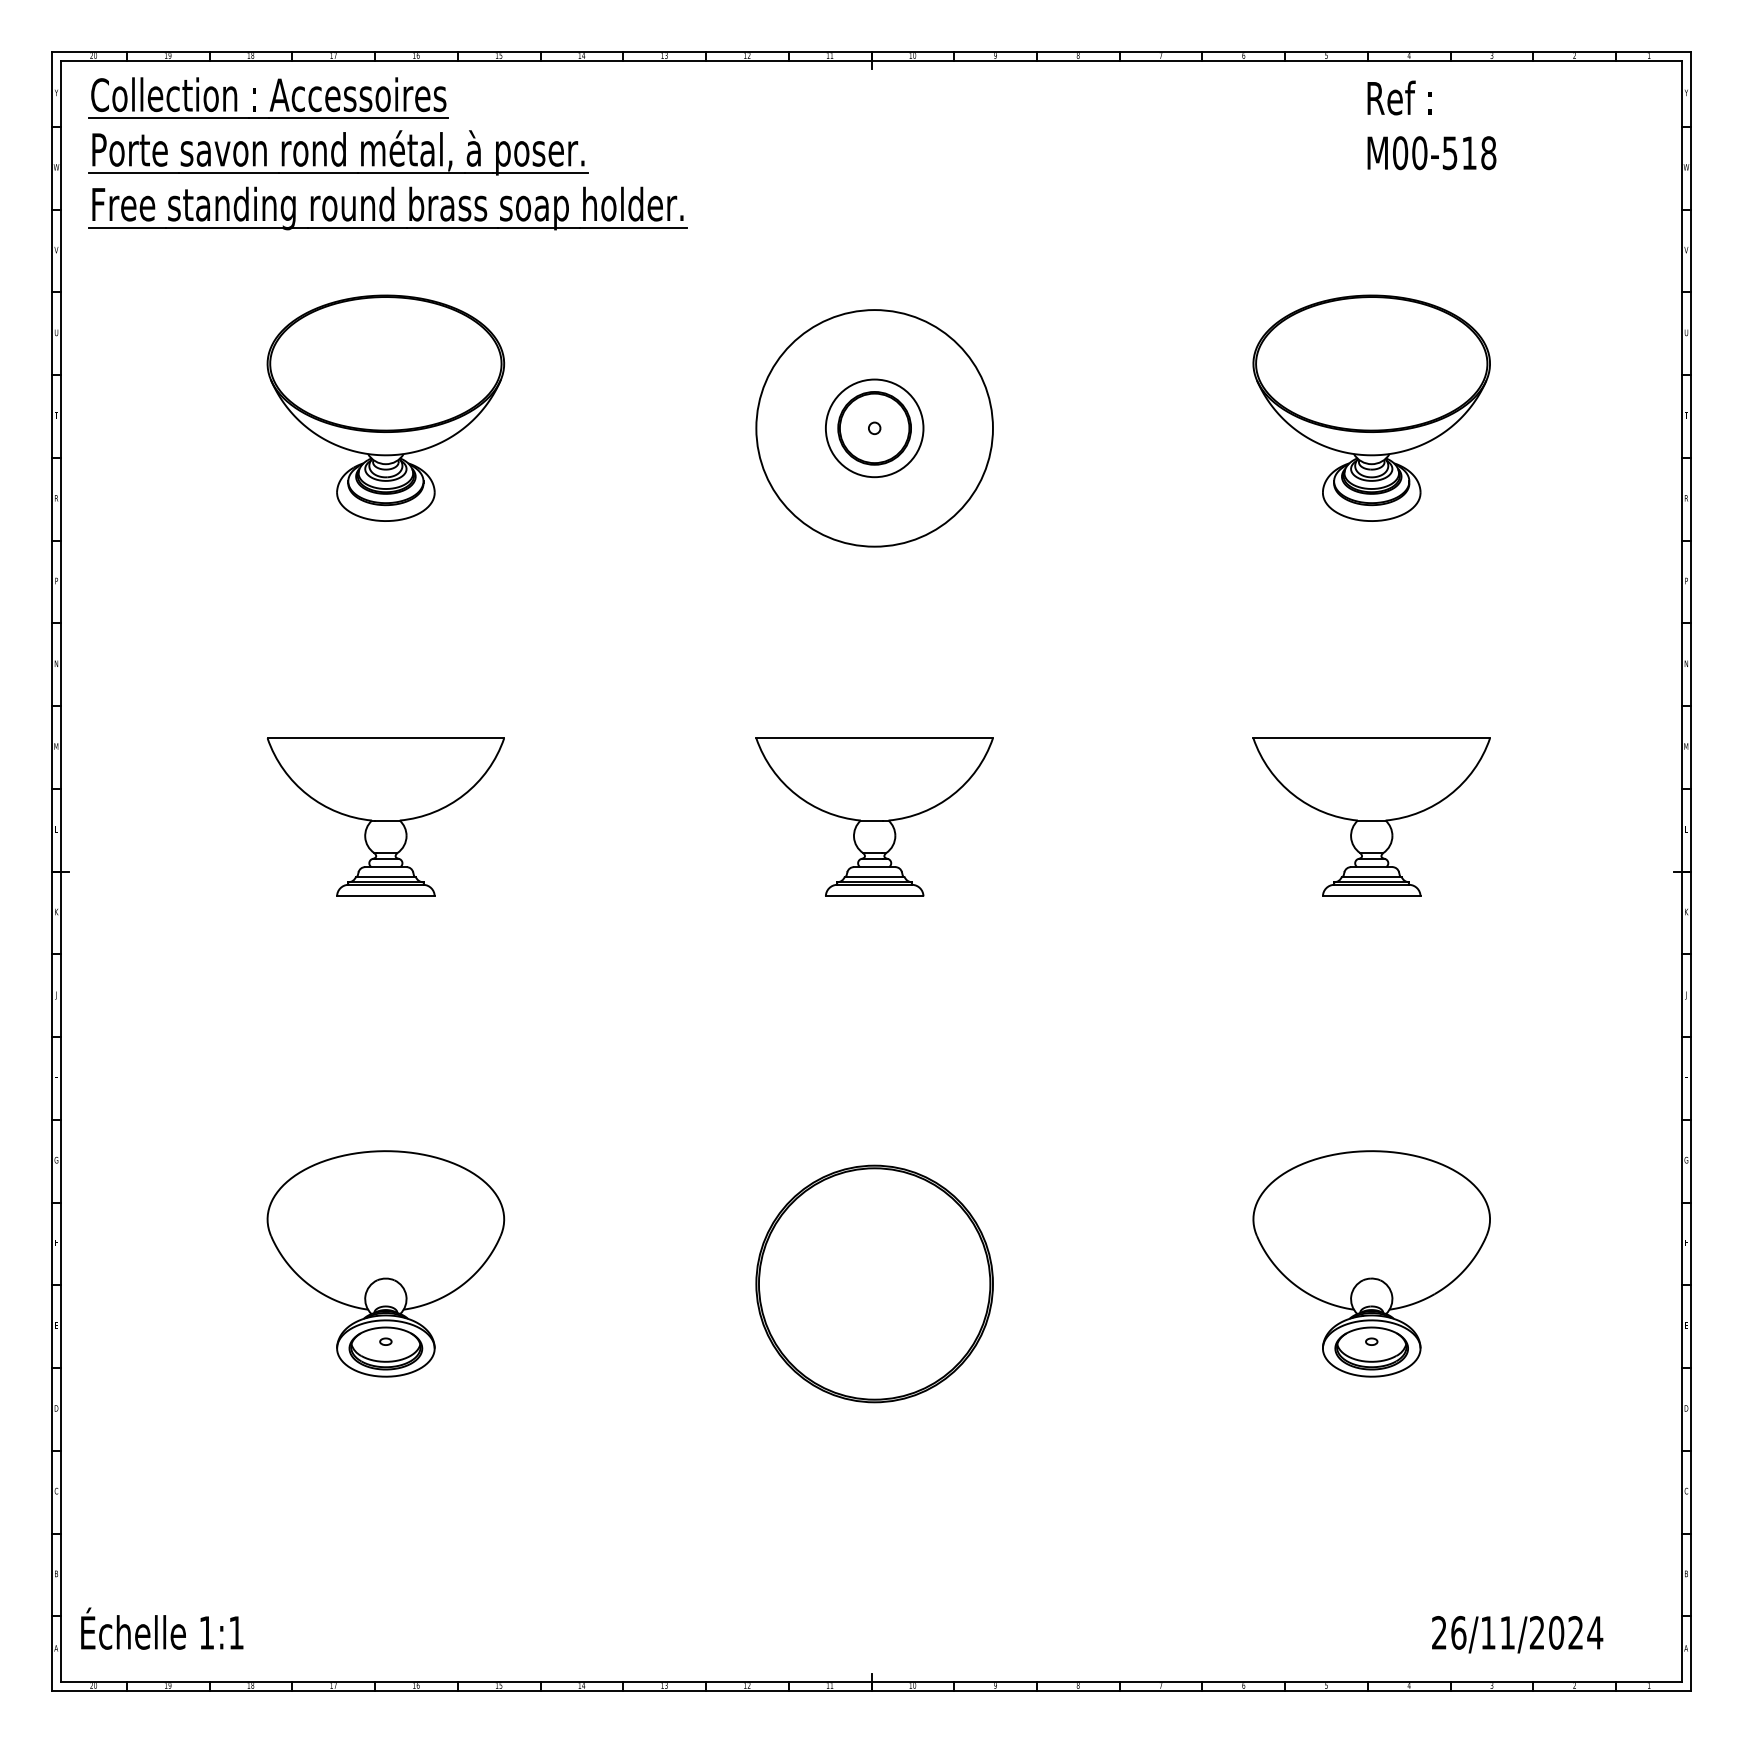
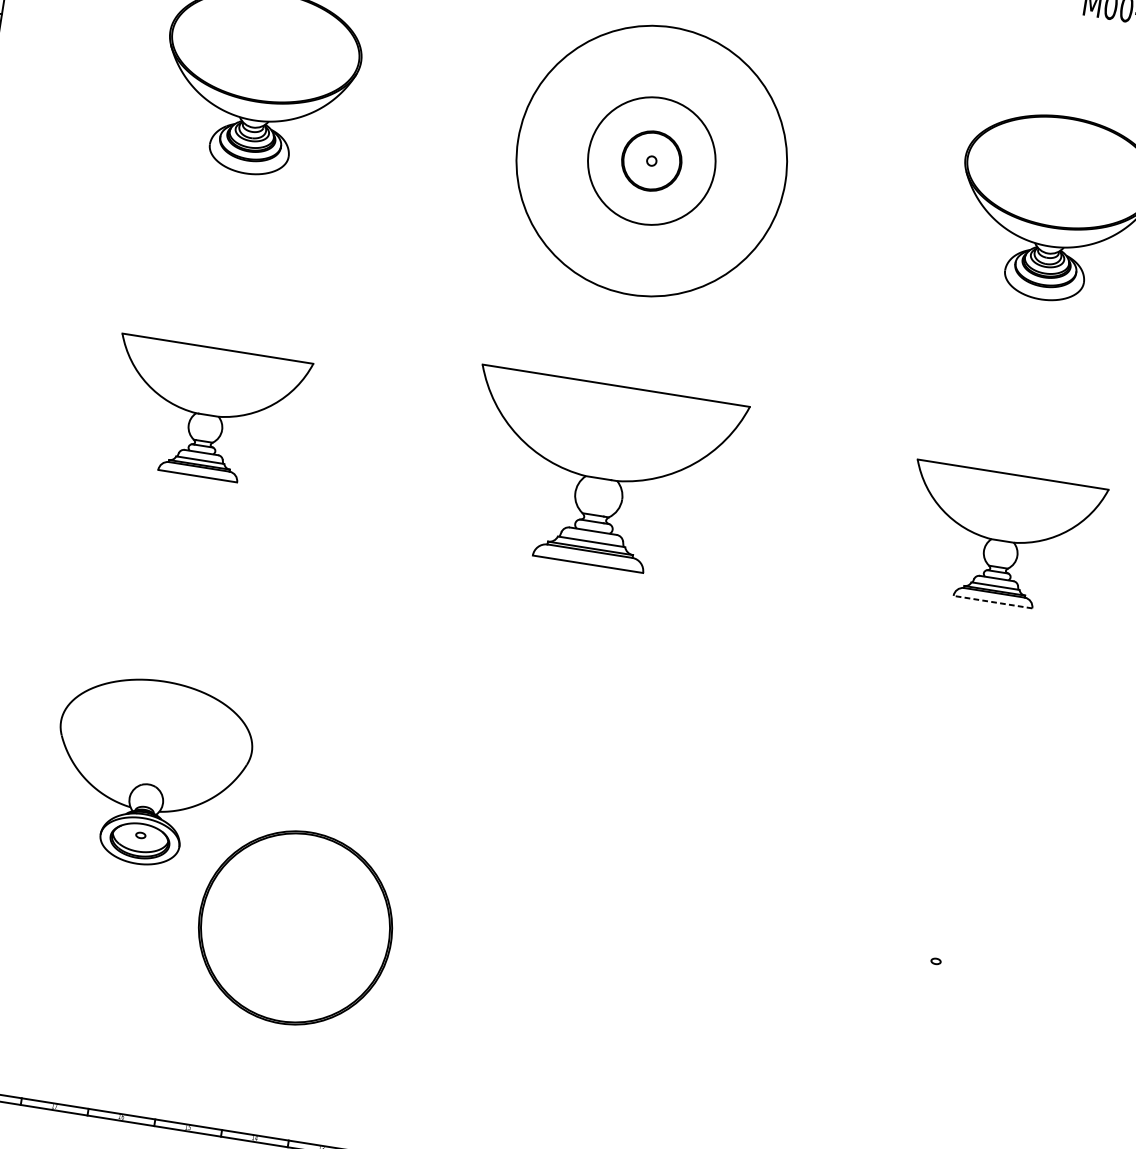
circle: (874, 428) -> (651, 161), size x1.4
circle: (874, 428) -> (651, 161), size x1.6
part: (874, 816) -> (602, 474), size x1.4
line: (1371, 896) -> (992, 602), solid -> dashed
part: (1371, 1263) -> (945, 898), removed
part: (874, 1283) -> (295, 927), moved

